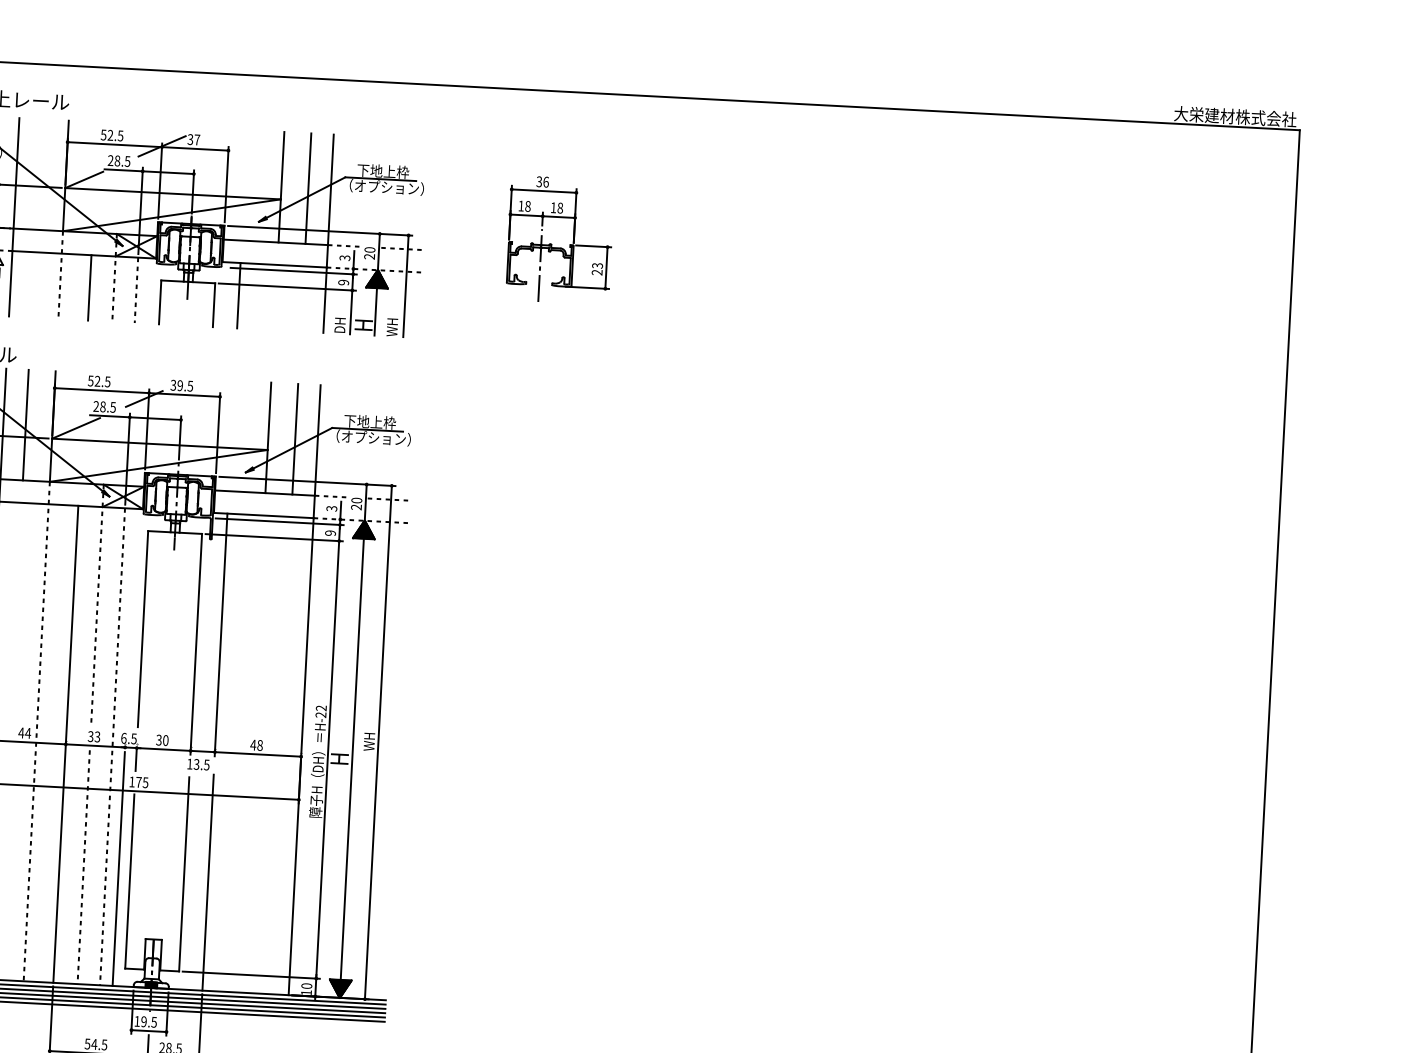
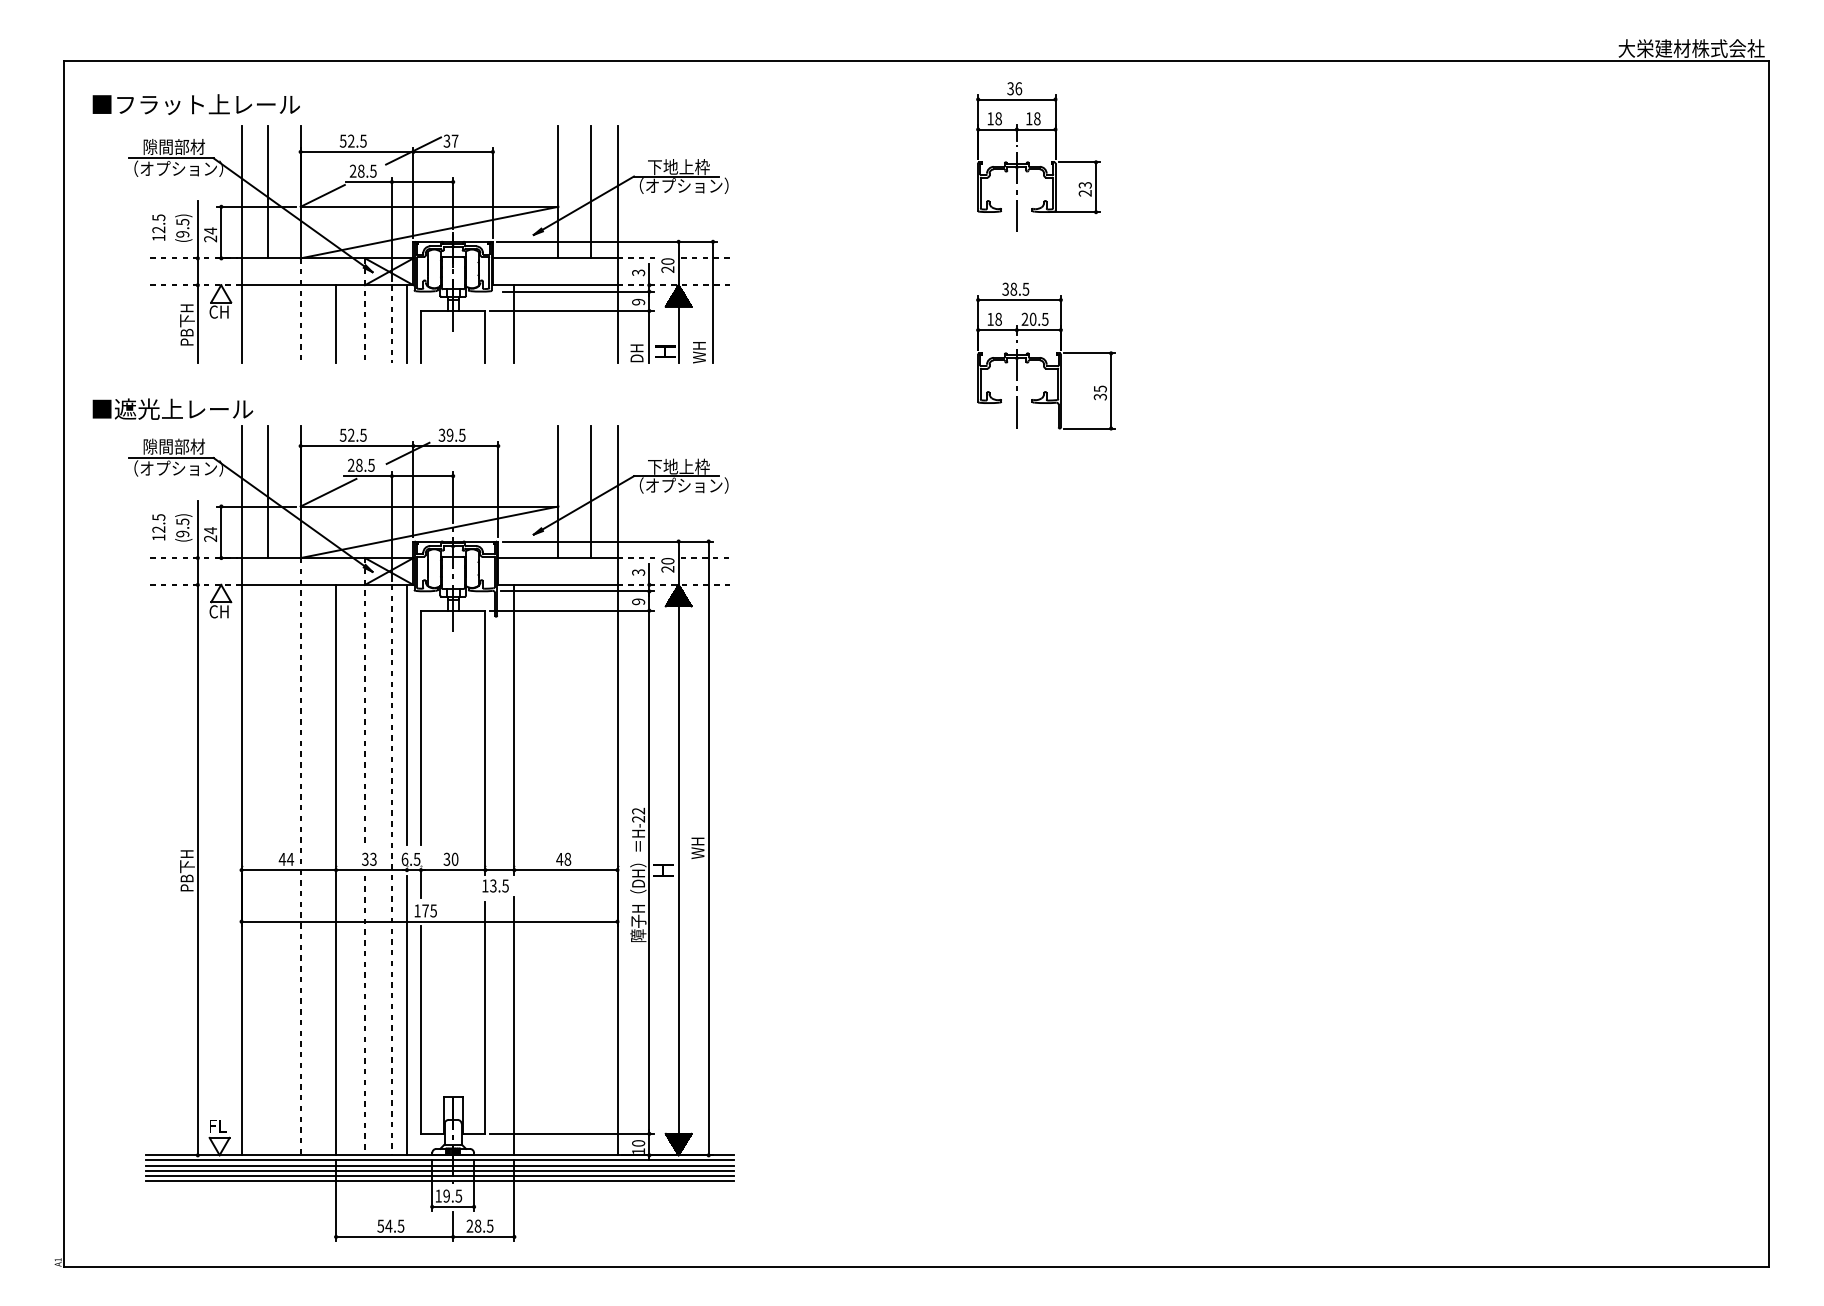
line: (39, 174) -> (268, 192), added
part: (559, 248) -> (1038, 166), moved
line: (148, 291) -> (406, 324), added
part: (681, 345) -> (1045, 356), added
line: (131, 617) -> (406, 714), added

